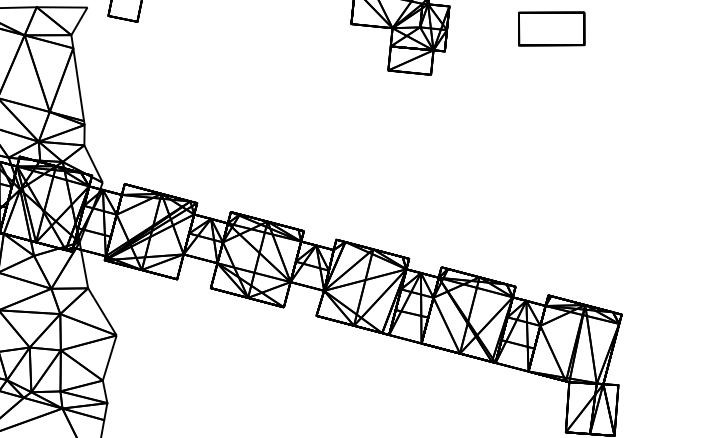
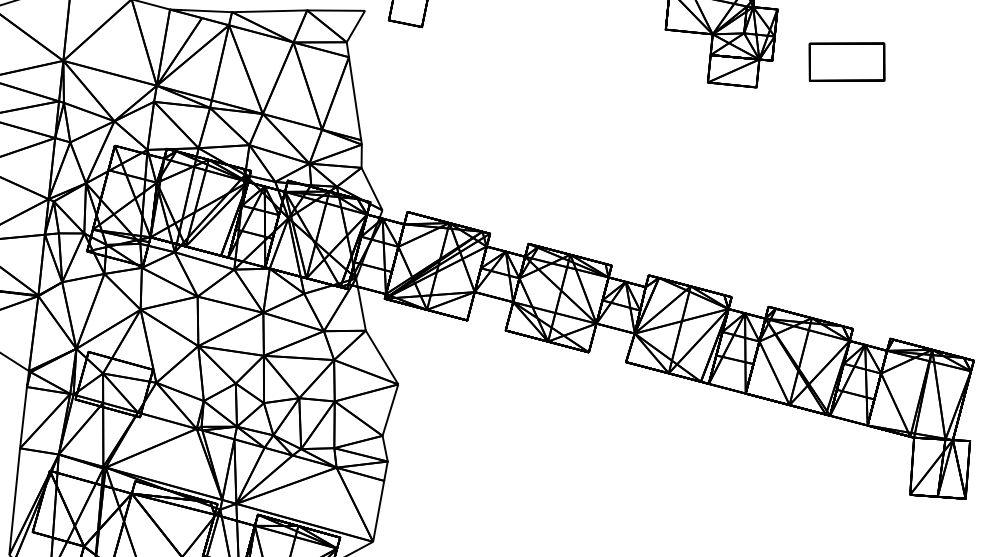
part: (551, 28) -> (846, 61), moved

